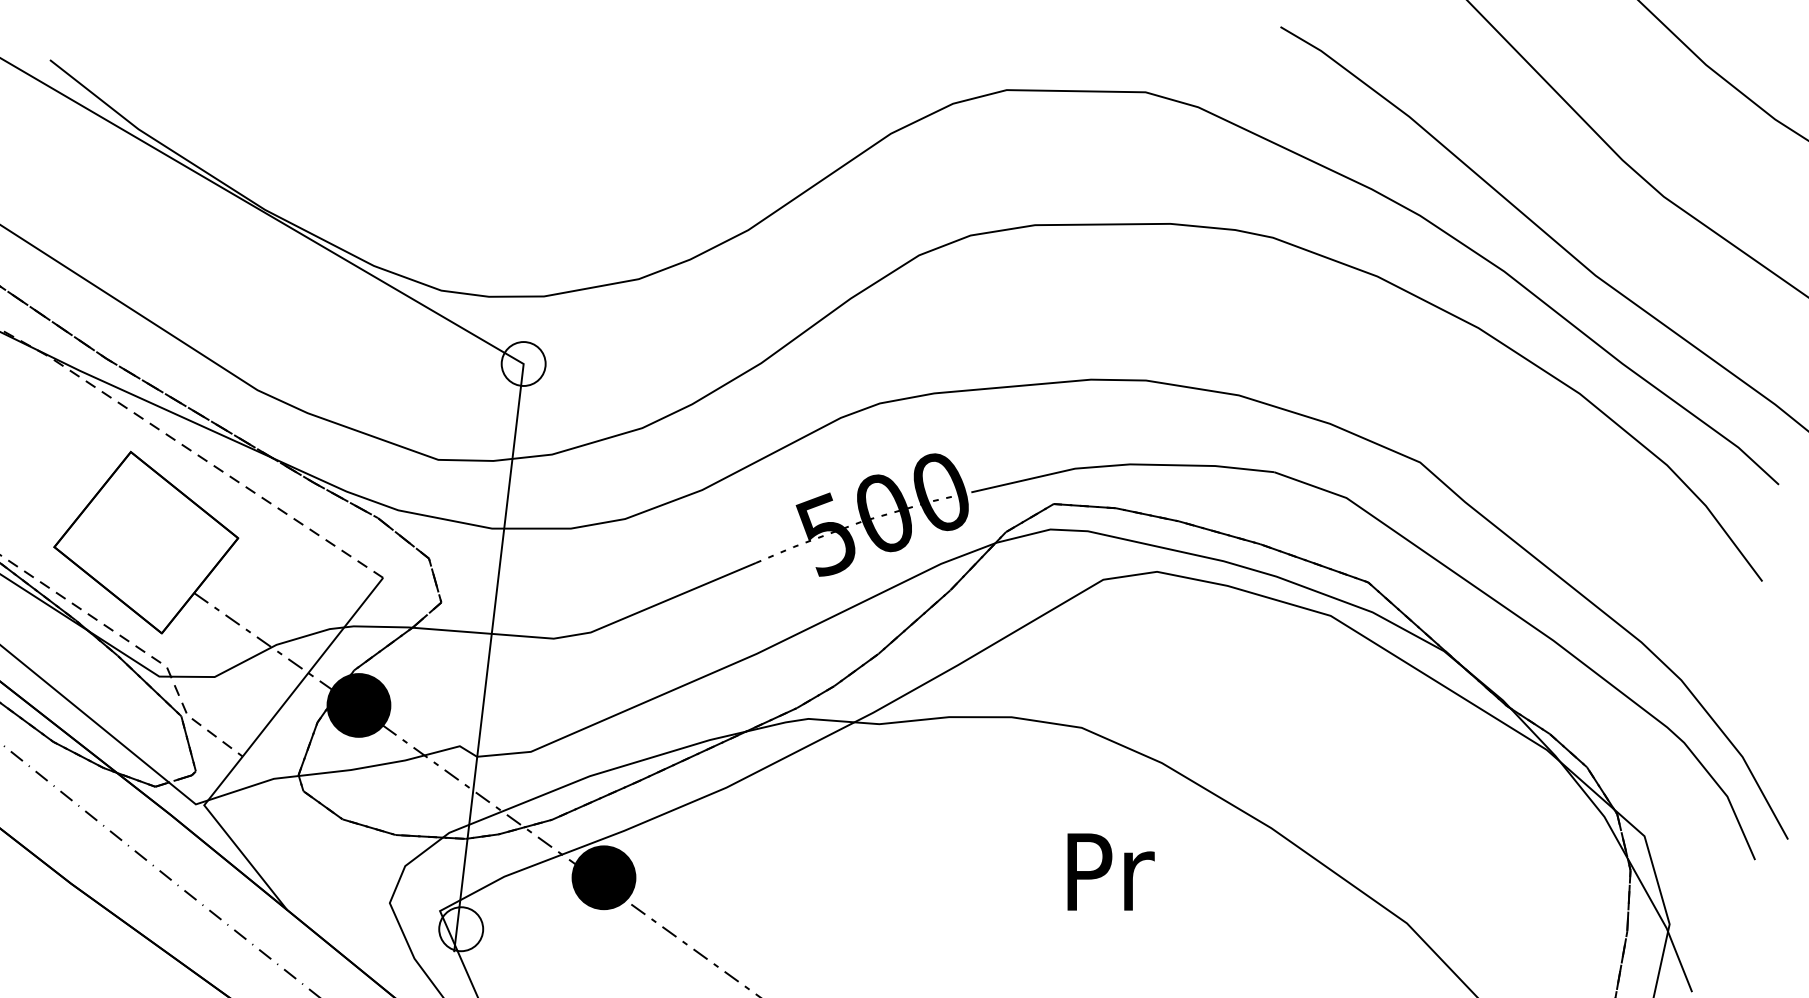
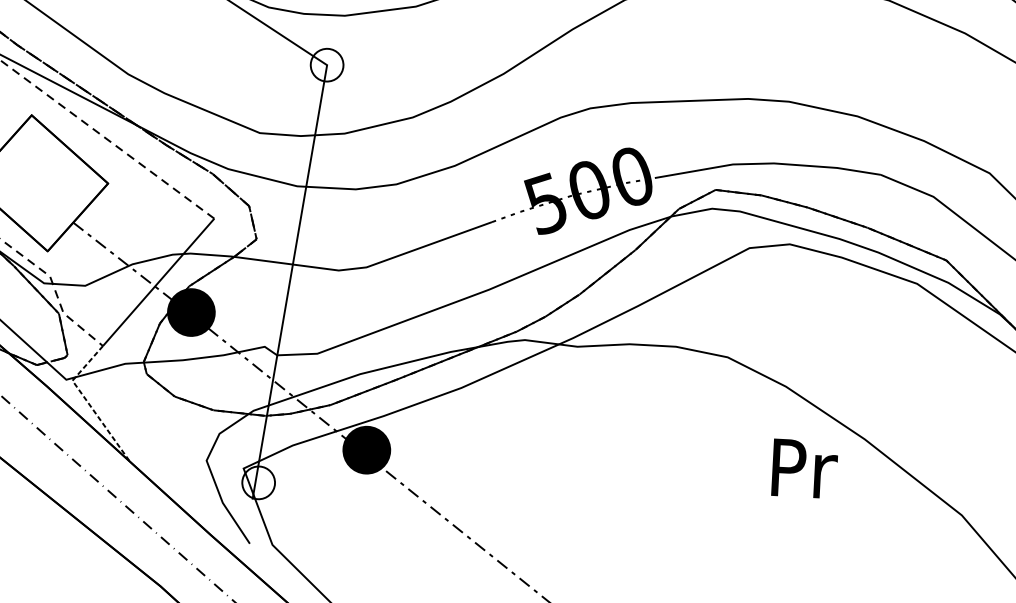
line: (225, 832) -> (87, 401), solid -> dashed
text: (1110, 871) -> (804, 468), moved

